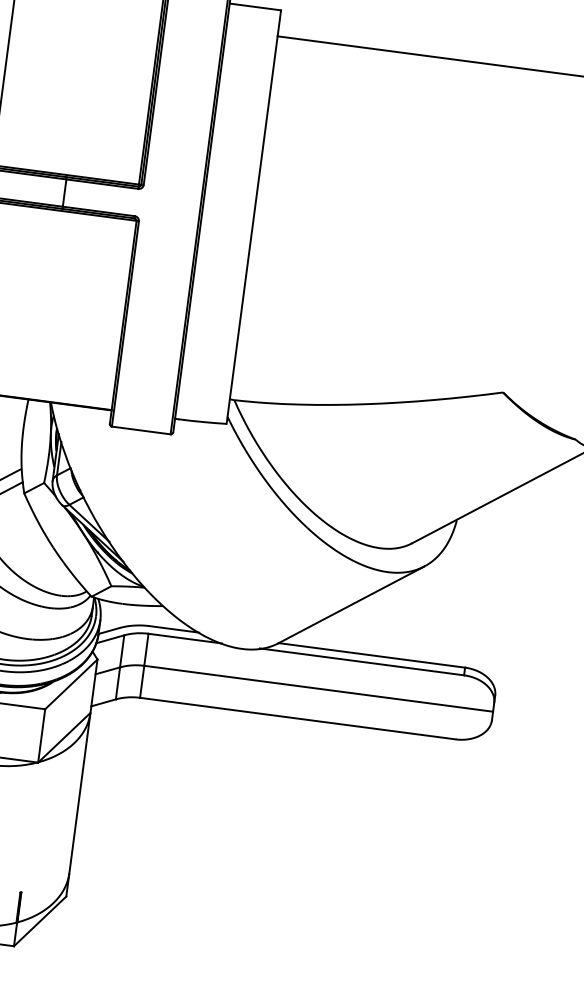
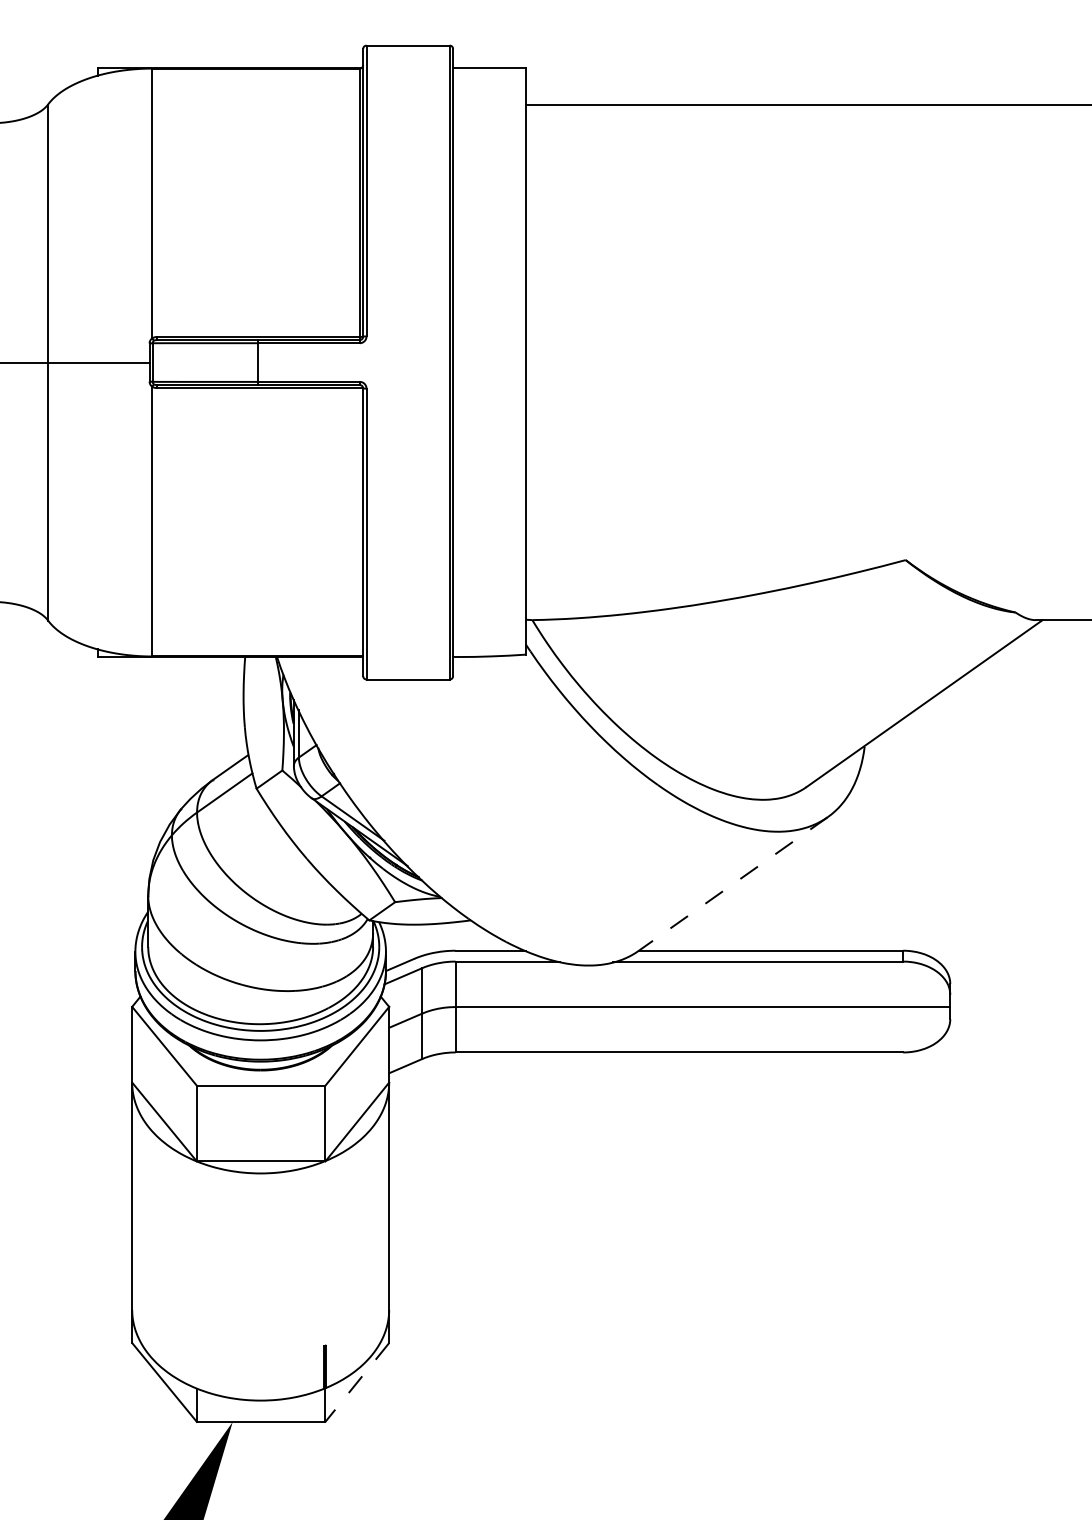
line: (351, 605) -> (733, 884), solid -> dashed
line: (40, 921) -> (357, 1382), solid -> dashed

